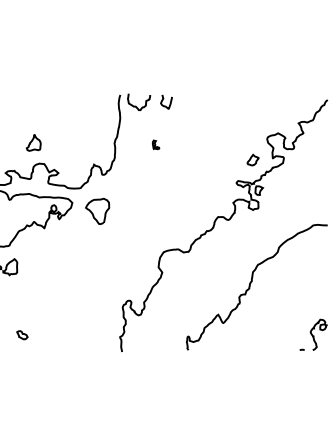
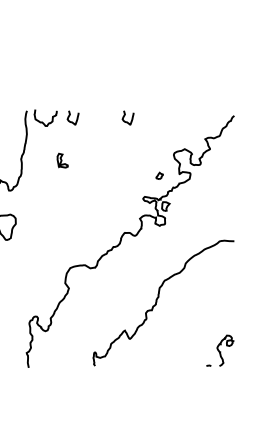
curve: (218, 100) -> (125, 116), added
part: (155, 144) -> (62, 160), size x1.6
part: (252, 159) -> (159, 175), size x0.6

